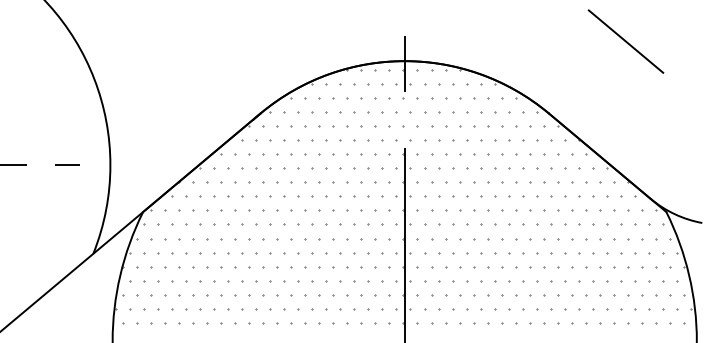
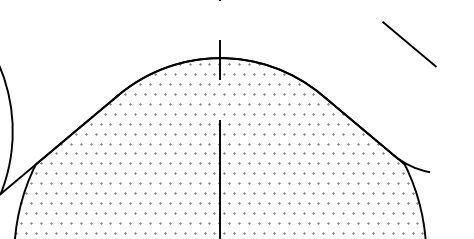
line: (625, 41) -> (409, 44), moved

